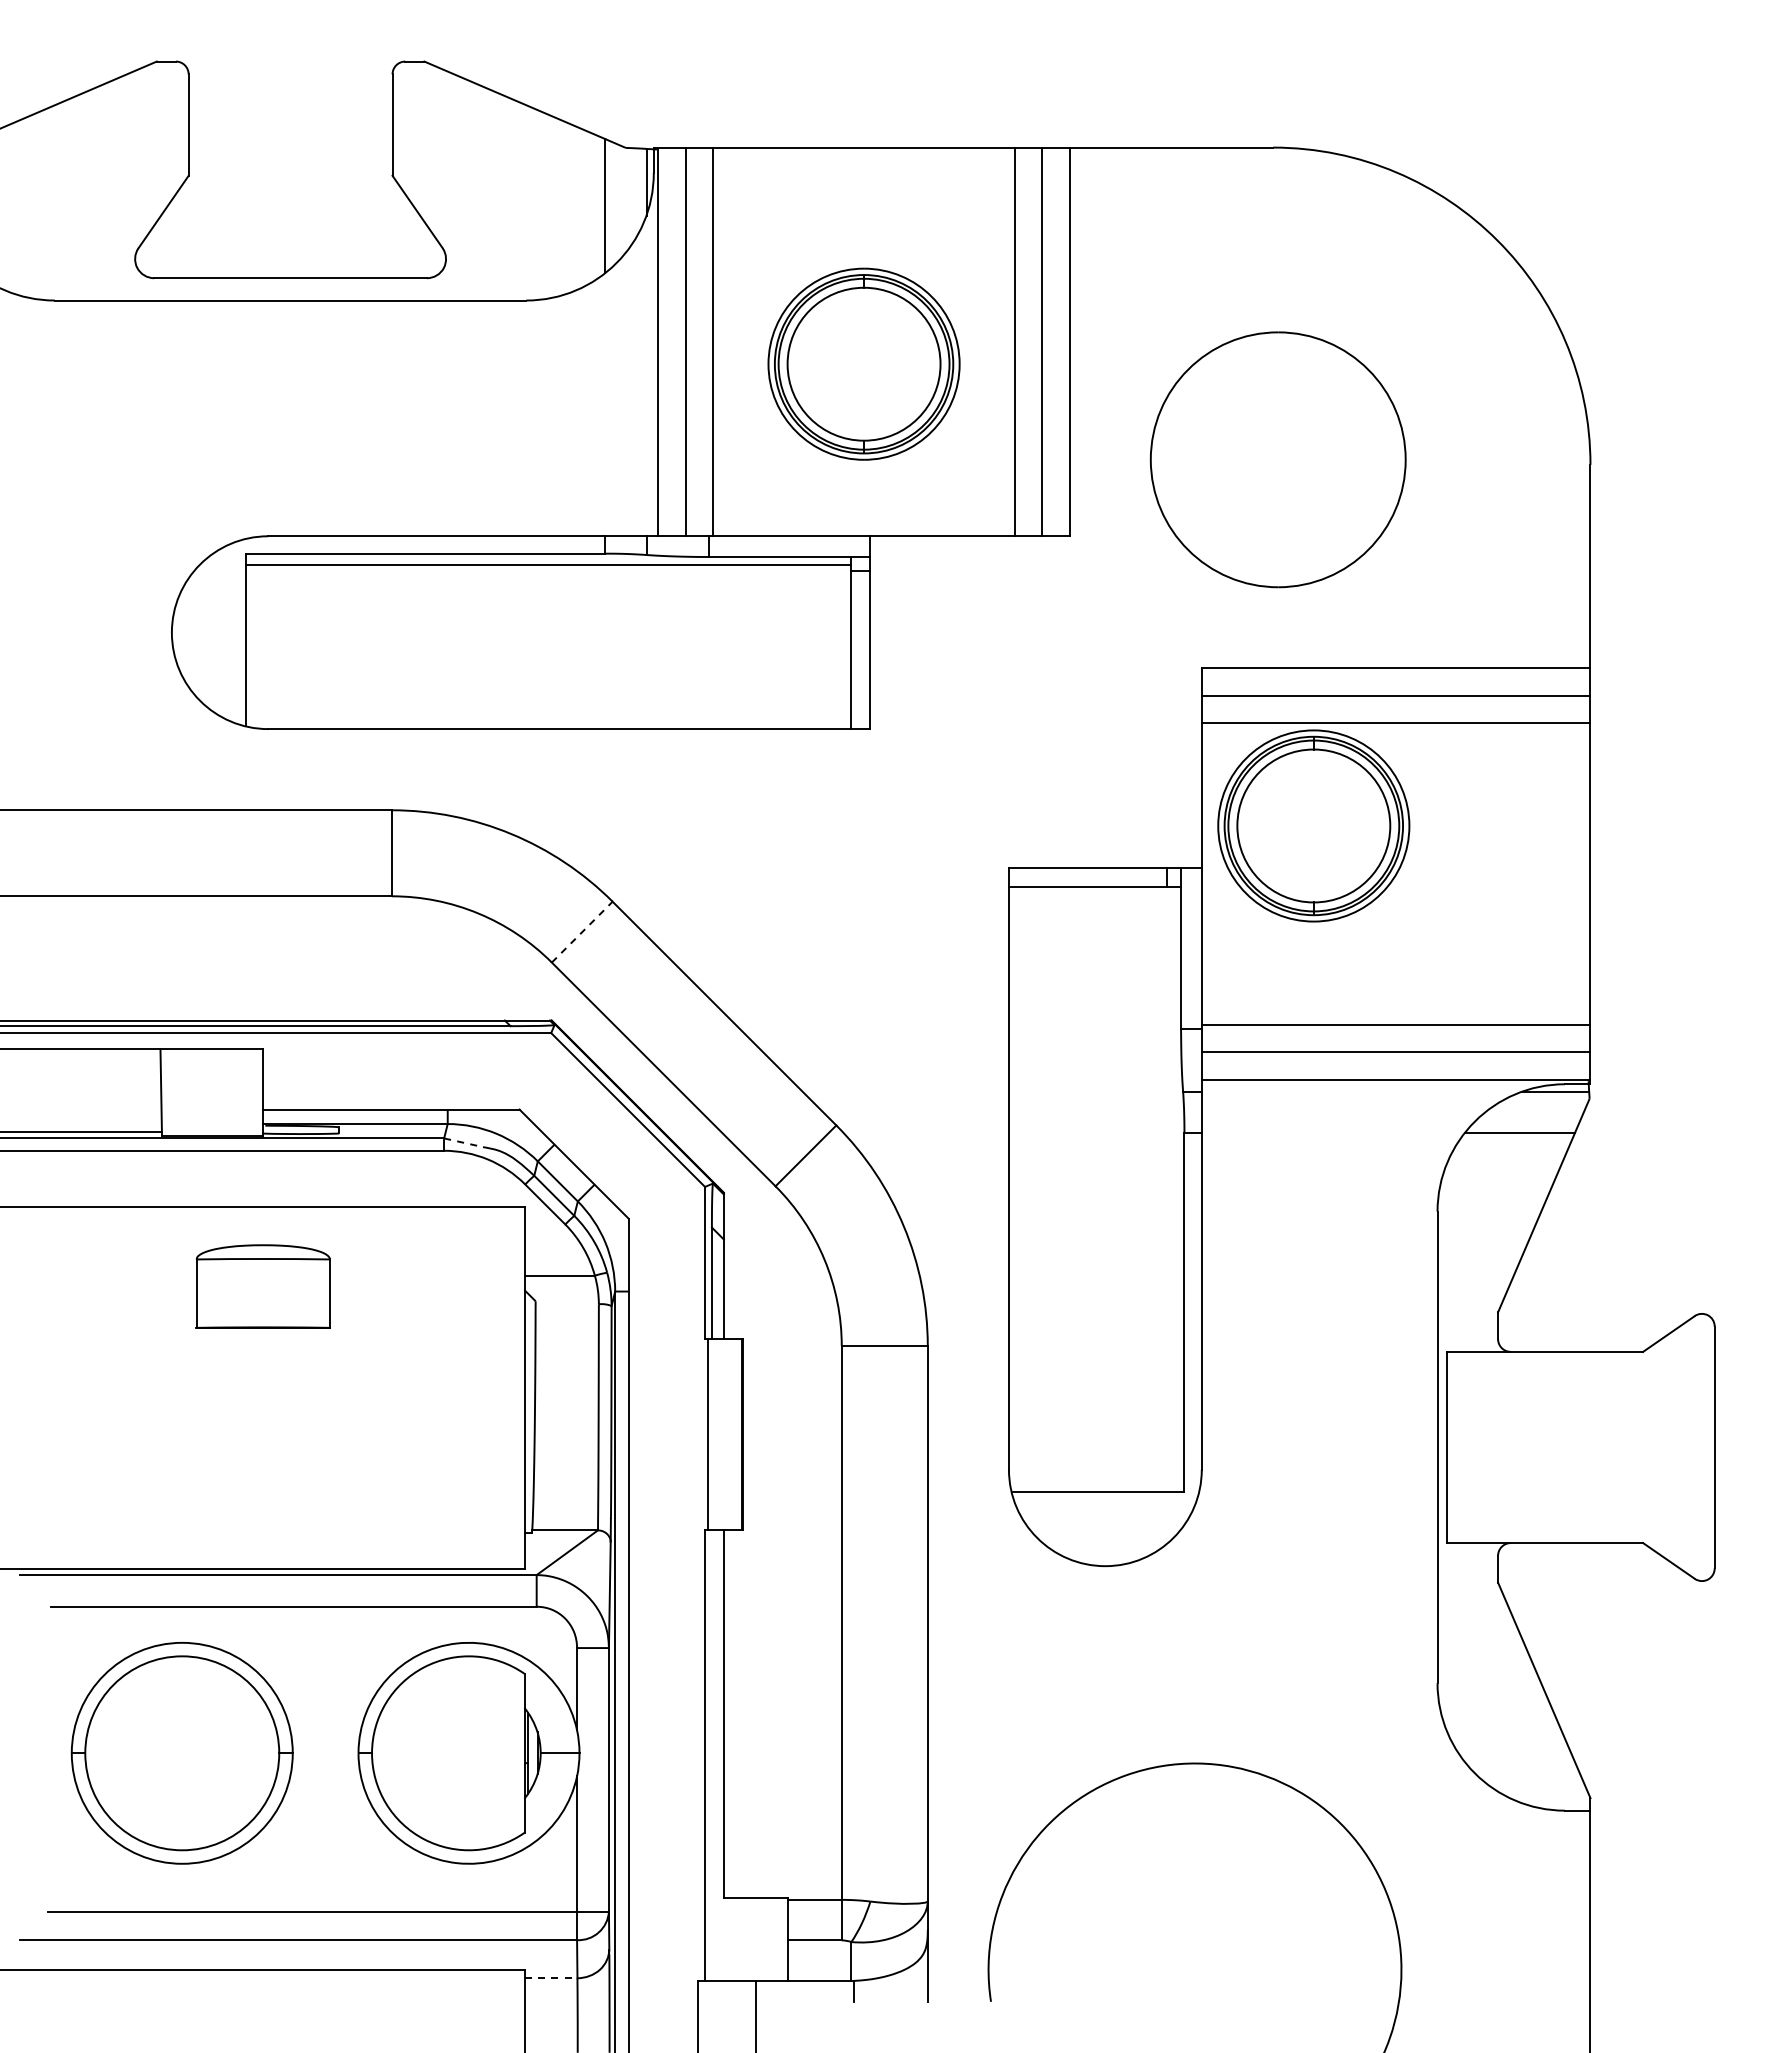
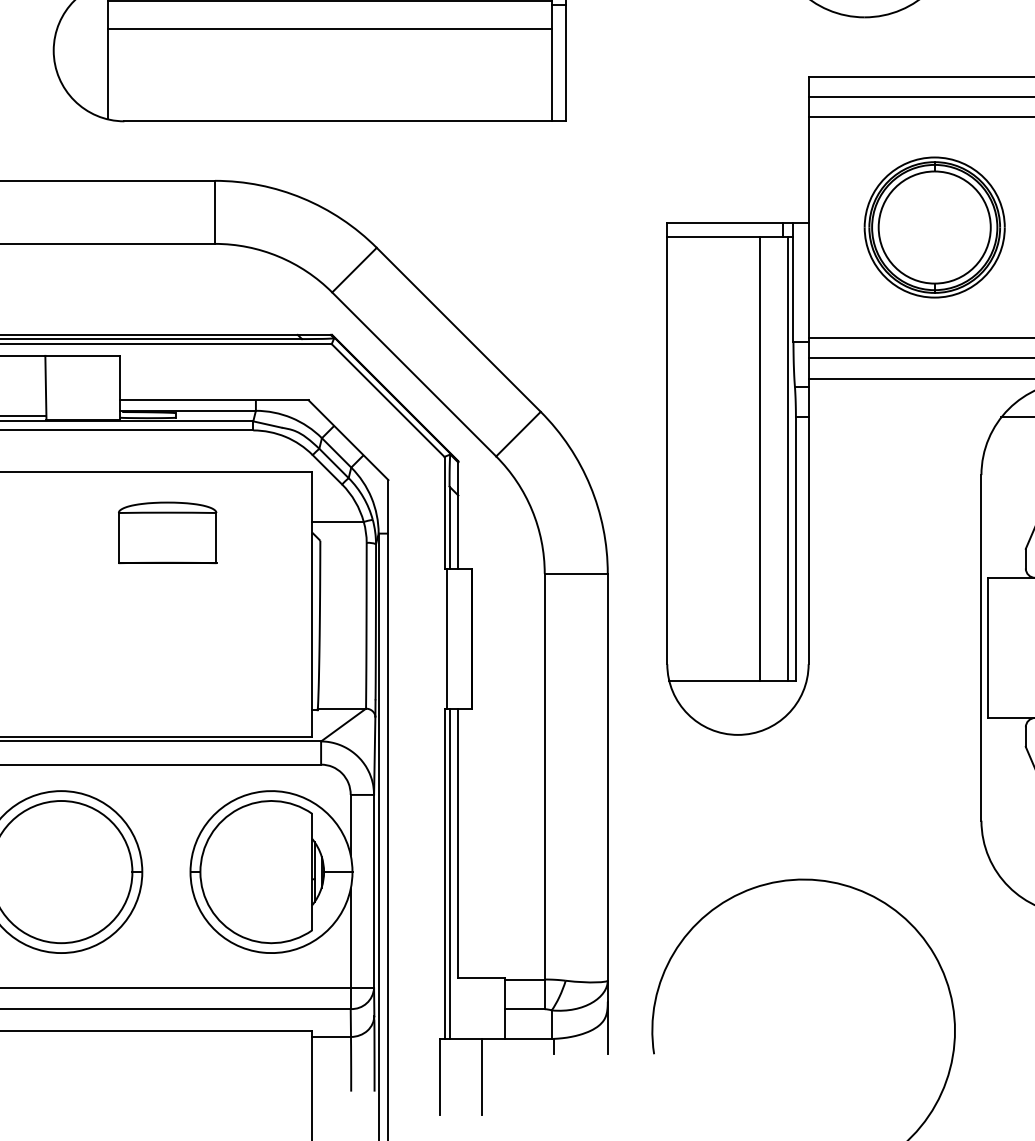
line: (548, 603) -> (329, 29), added
part: (1313, 825) -> (934, 227), moved
line: (582, 931) -> (354, 269), dashed -> solid
line: (463, 1142) -> (267, 424), dashed -> solid
line: (1134, 1189) -> (759, 458), added
line: (1172, 1189) -> (787, 458), added
part: (262, 1286) -> (167, 532), moved
line: (711, 1755) -> (449, 873), added
line: (551, 1978) -> (331, 1037), dashed -> solid

